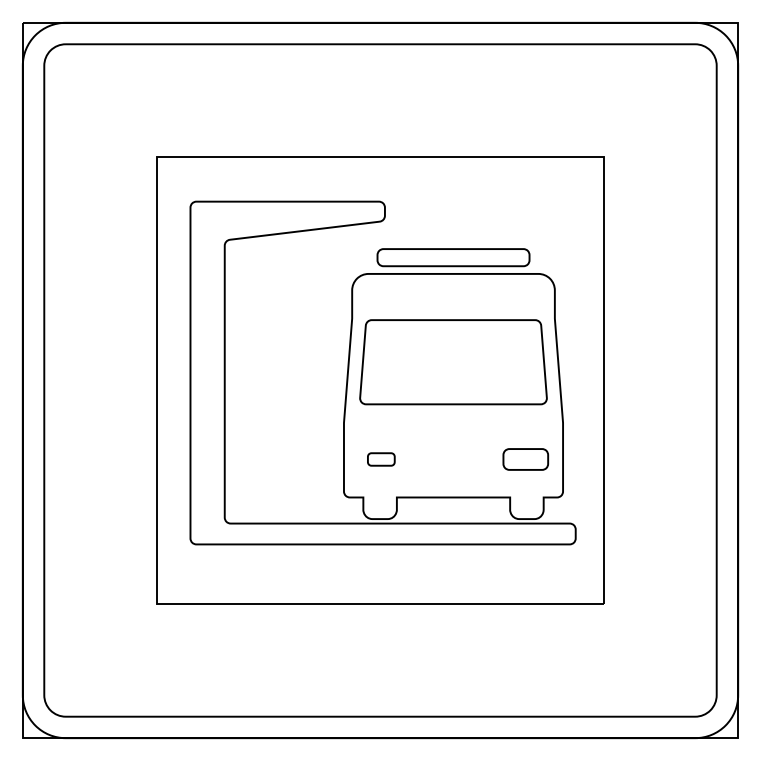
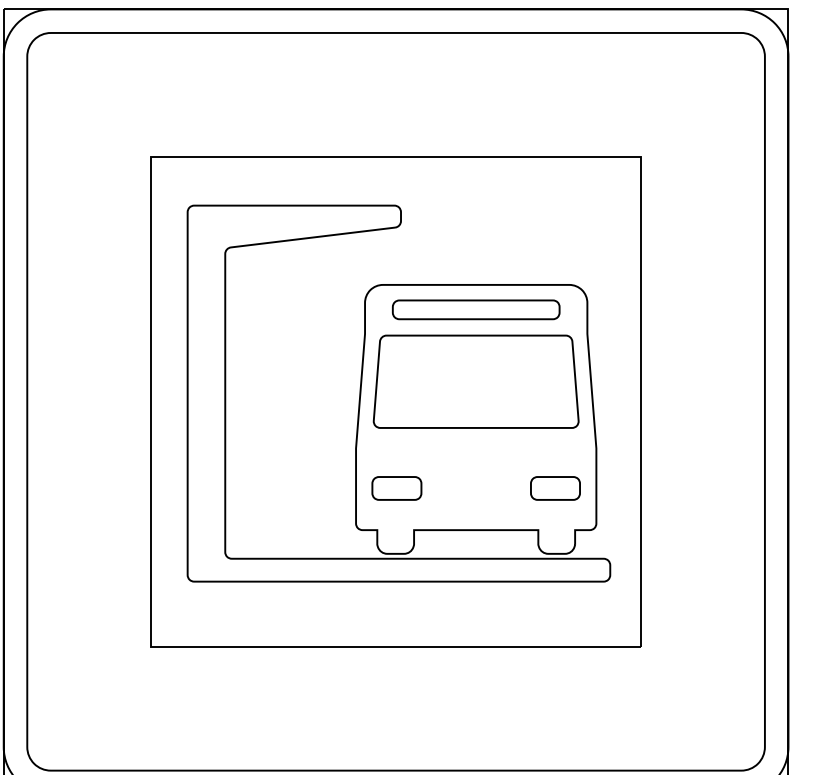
part: (453, 257) -> (476, 309), moved
part: (381, 459) -> (397, 488), size x1.67

